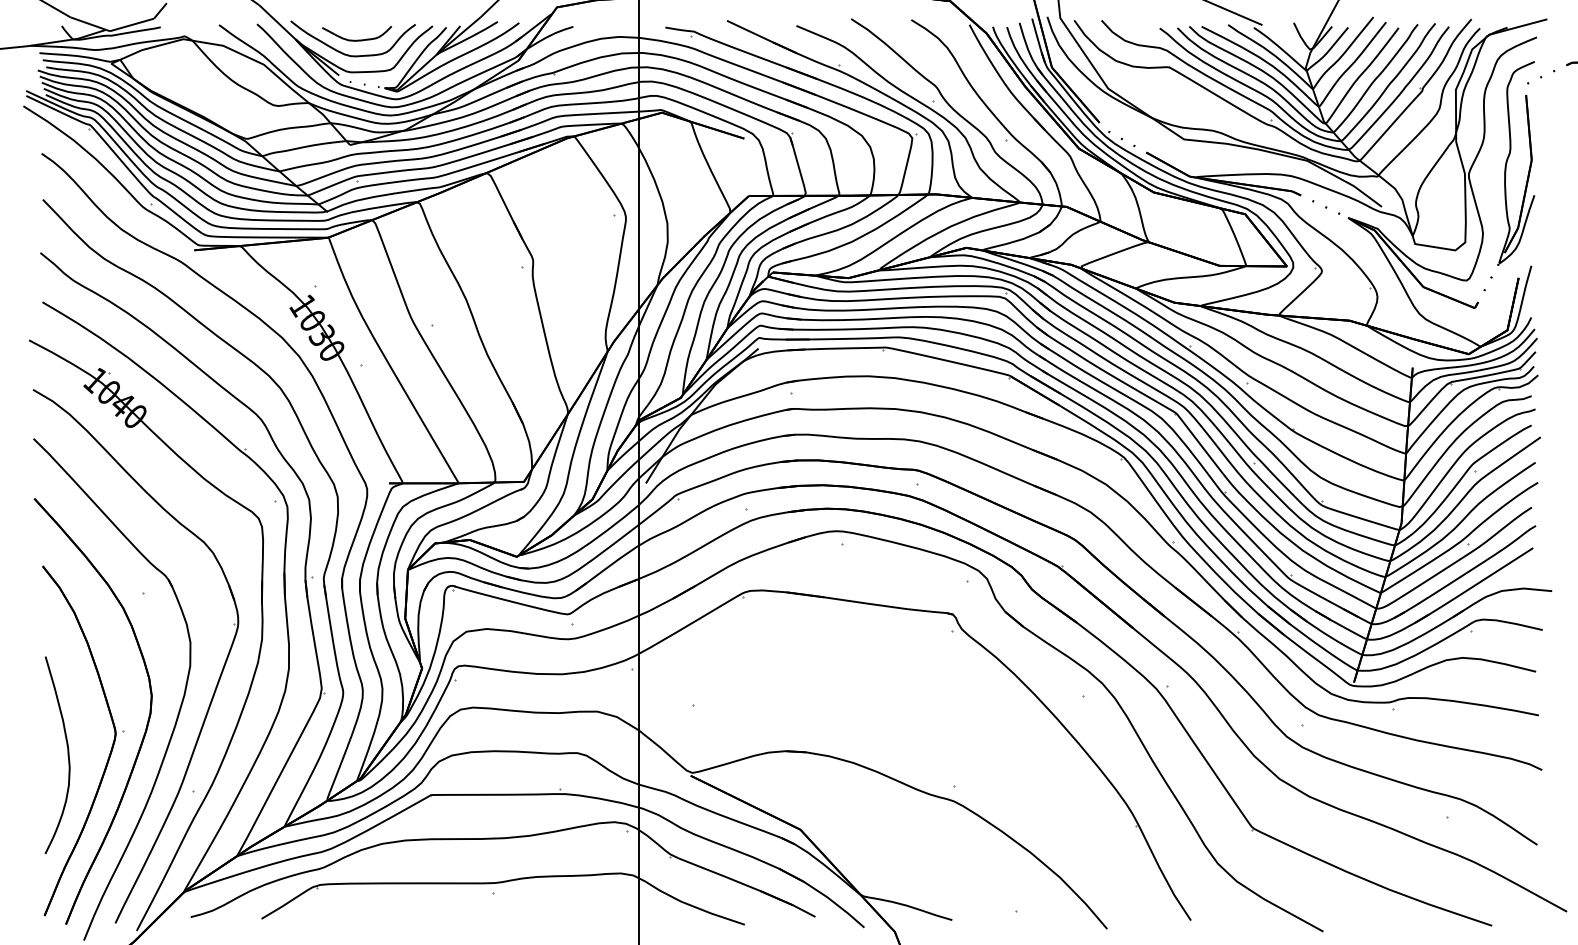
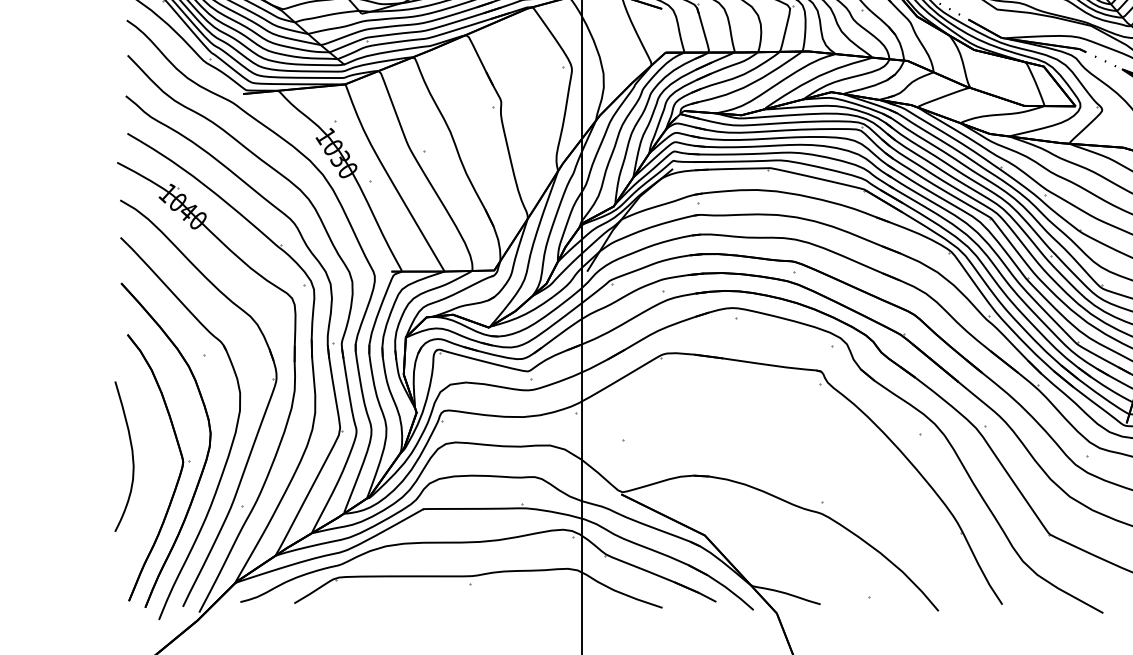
curve: (67, 754) -> (131, 456), moved

